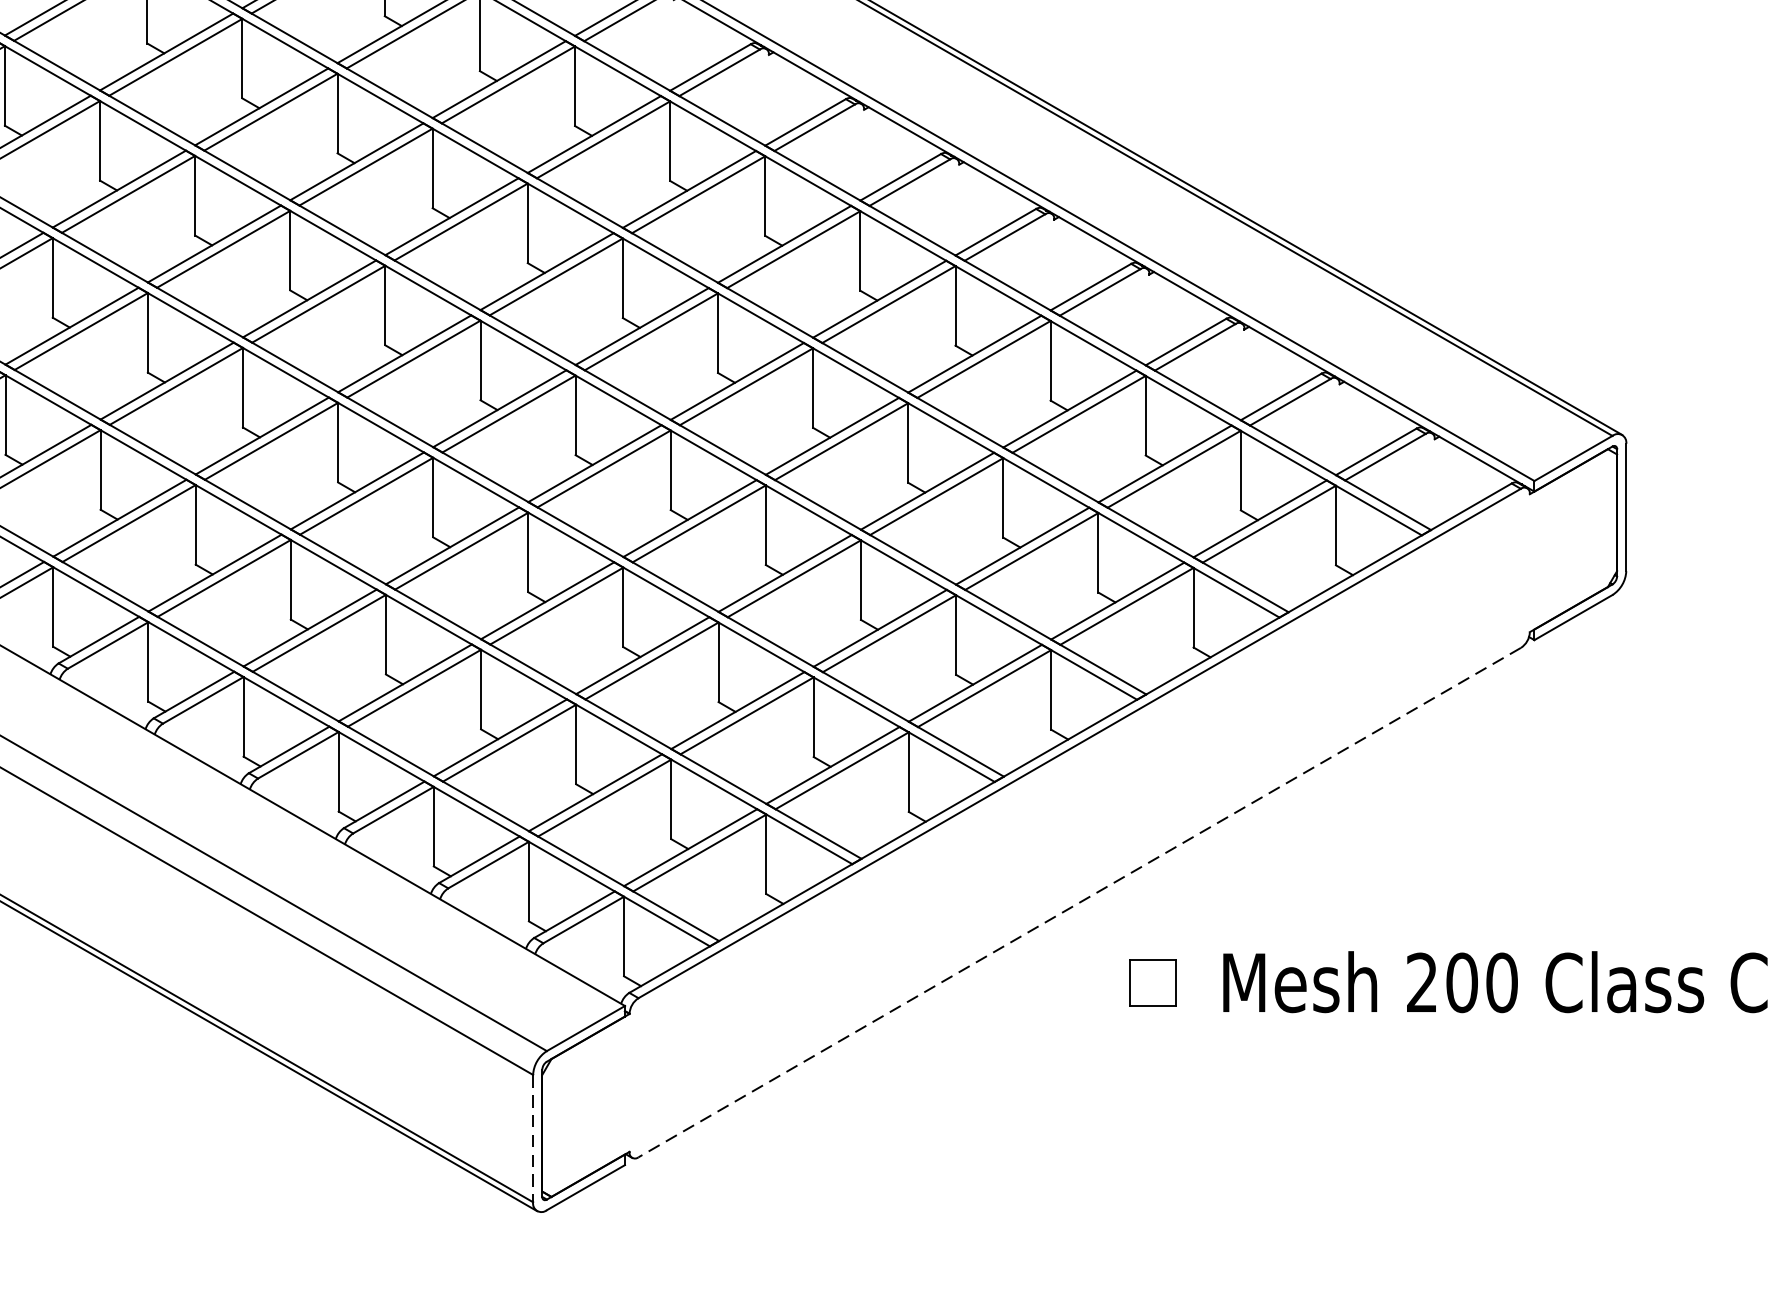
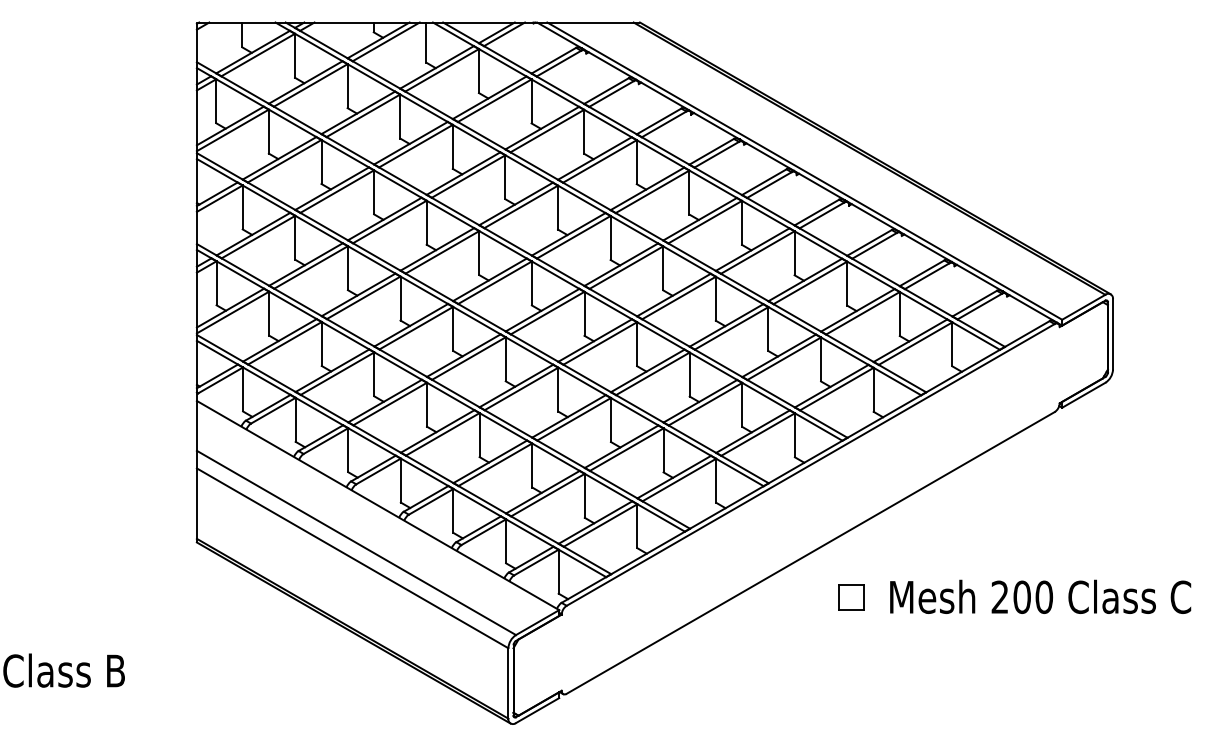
line: (1079, 901) -> (810, 552), dashed -> solid
line: (533, 1138) -> (508, 683), dashed -> solid

